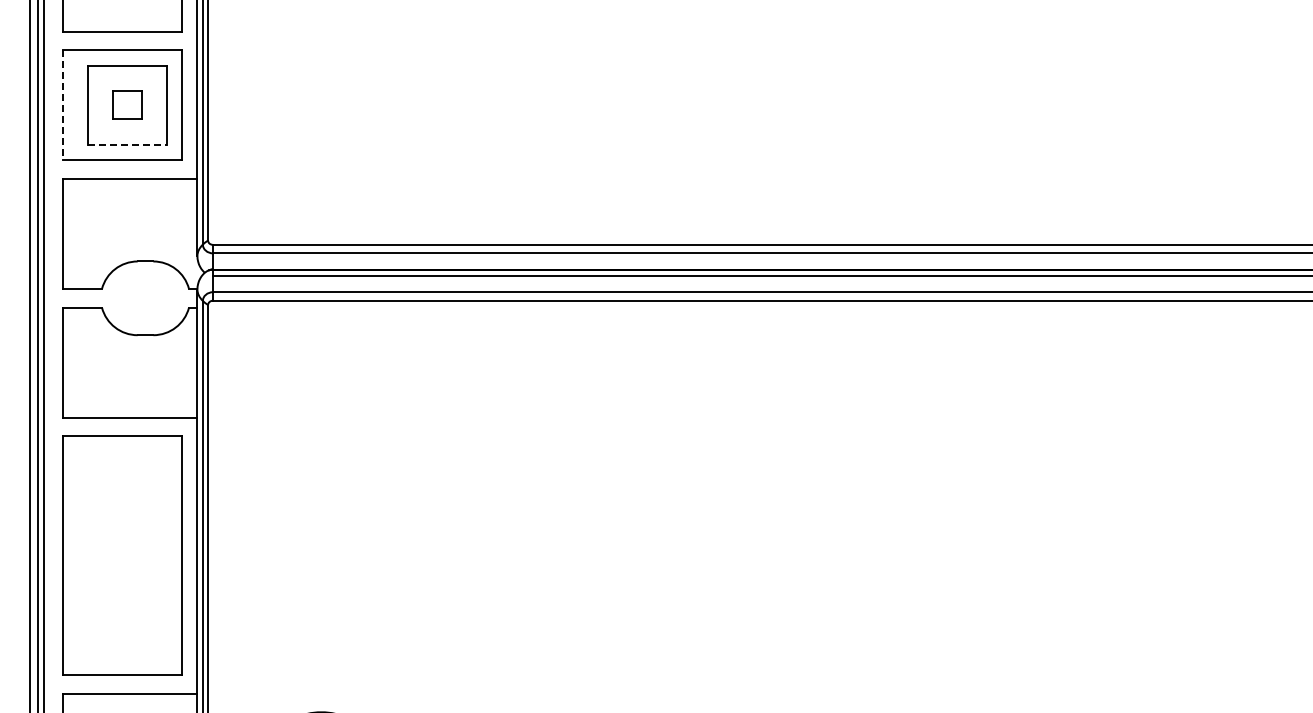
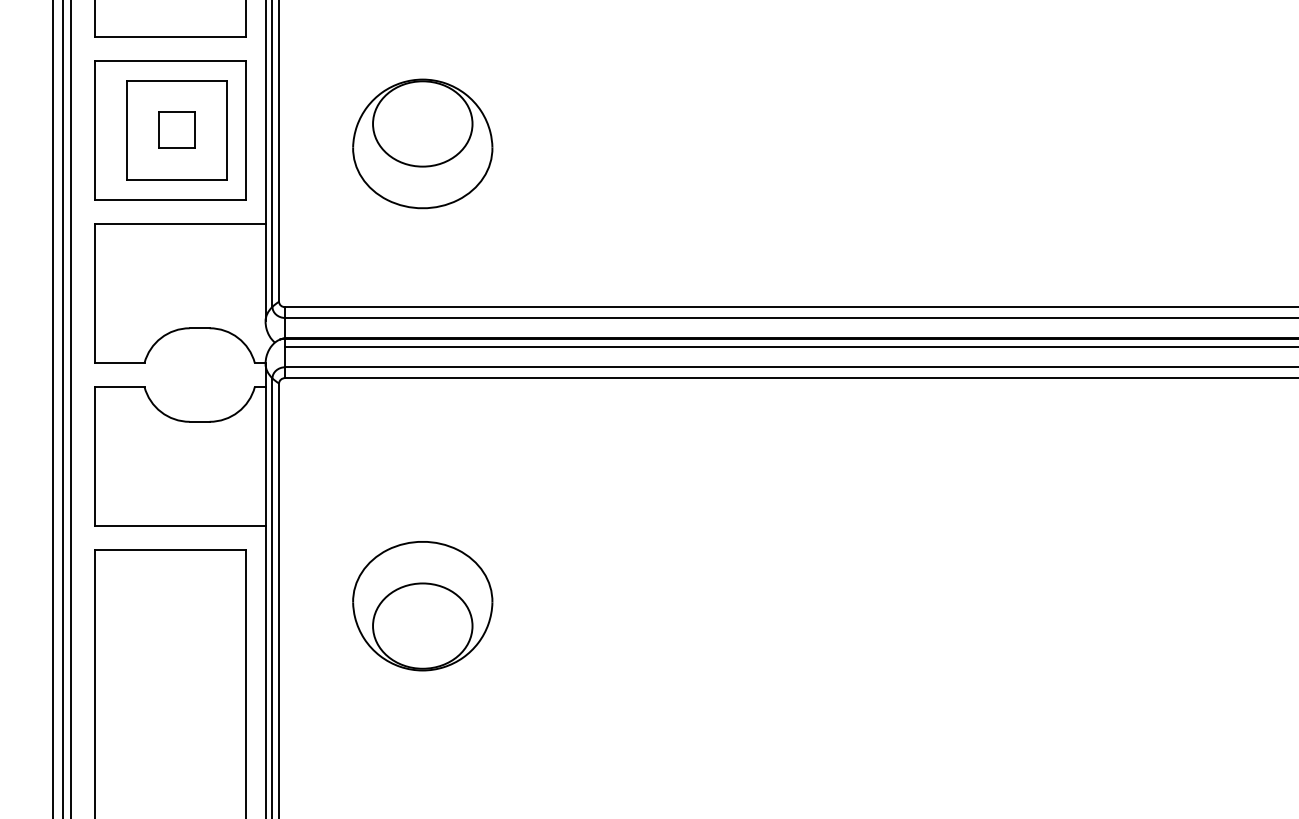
line: (63, 105) -> (95, 130), dashed -> solid
part: (321, 115) -> (422, 143), added
line: (127, 144) -> (176, 179), dashed -> solid
part: (321, 480) -> (422, 606), added

